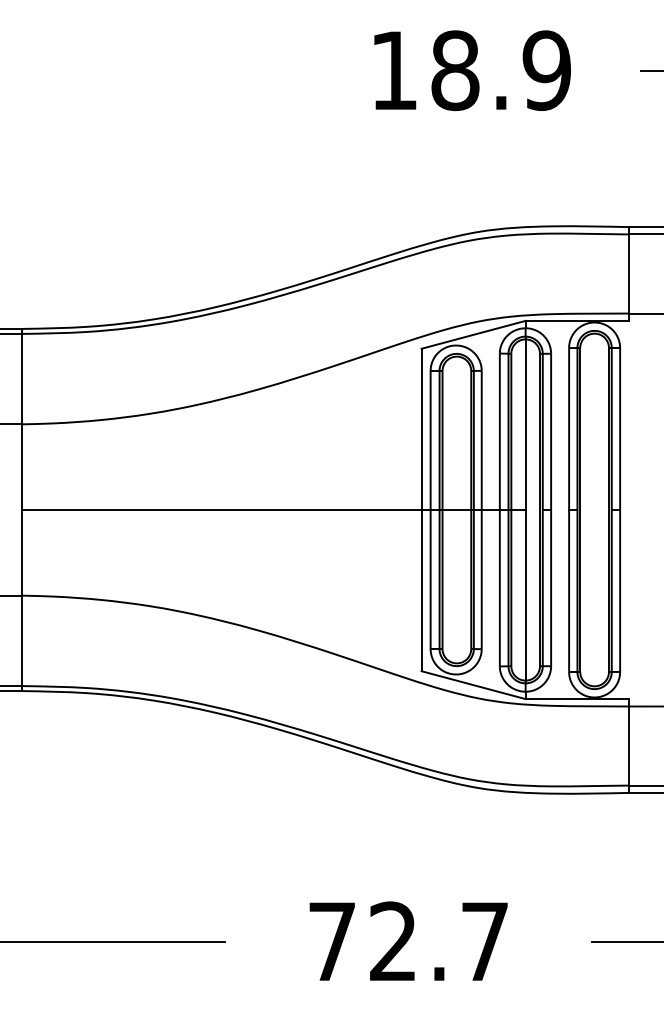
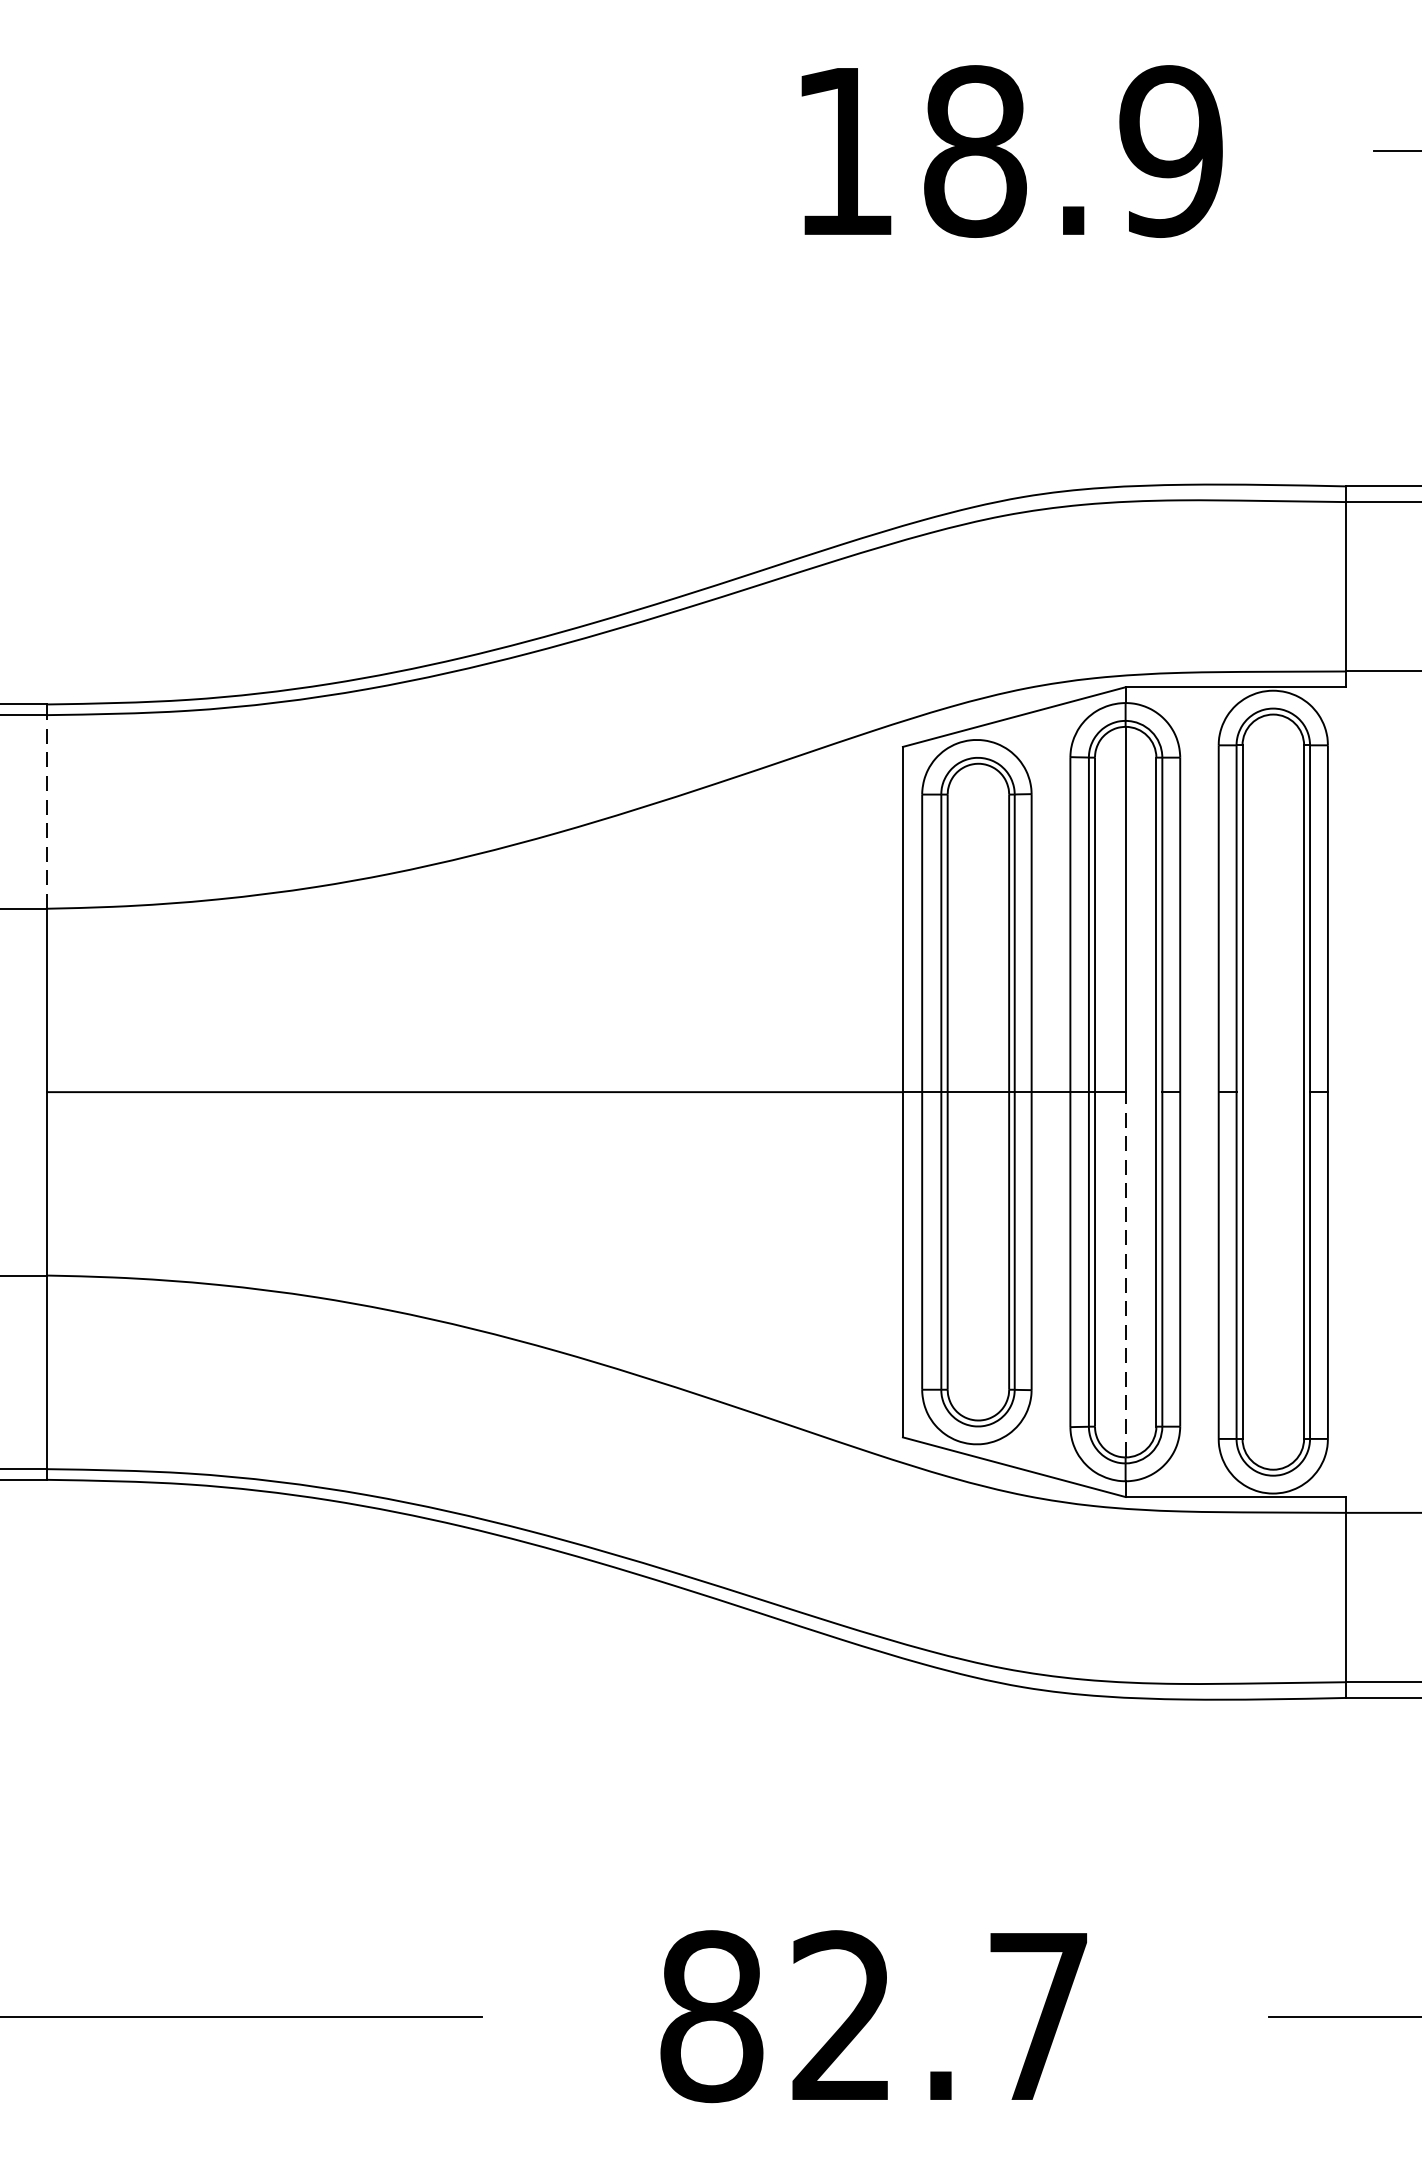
line: (22, 378) -> (48, 810), solid -> dashed
line: (525, 594) -> (1125, 1273), solid -> dashed
text: (332, 941) -> (712, 2016), 72.7 -> 82.7

